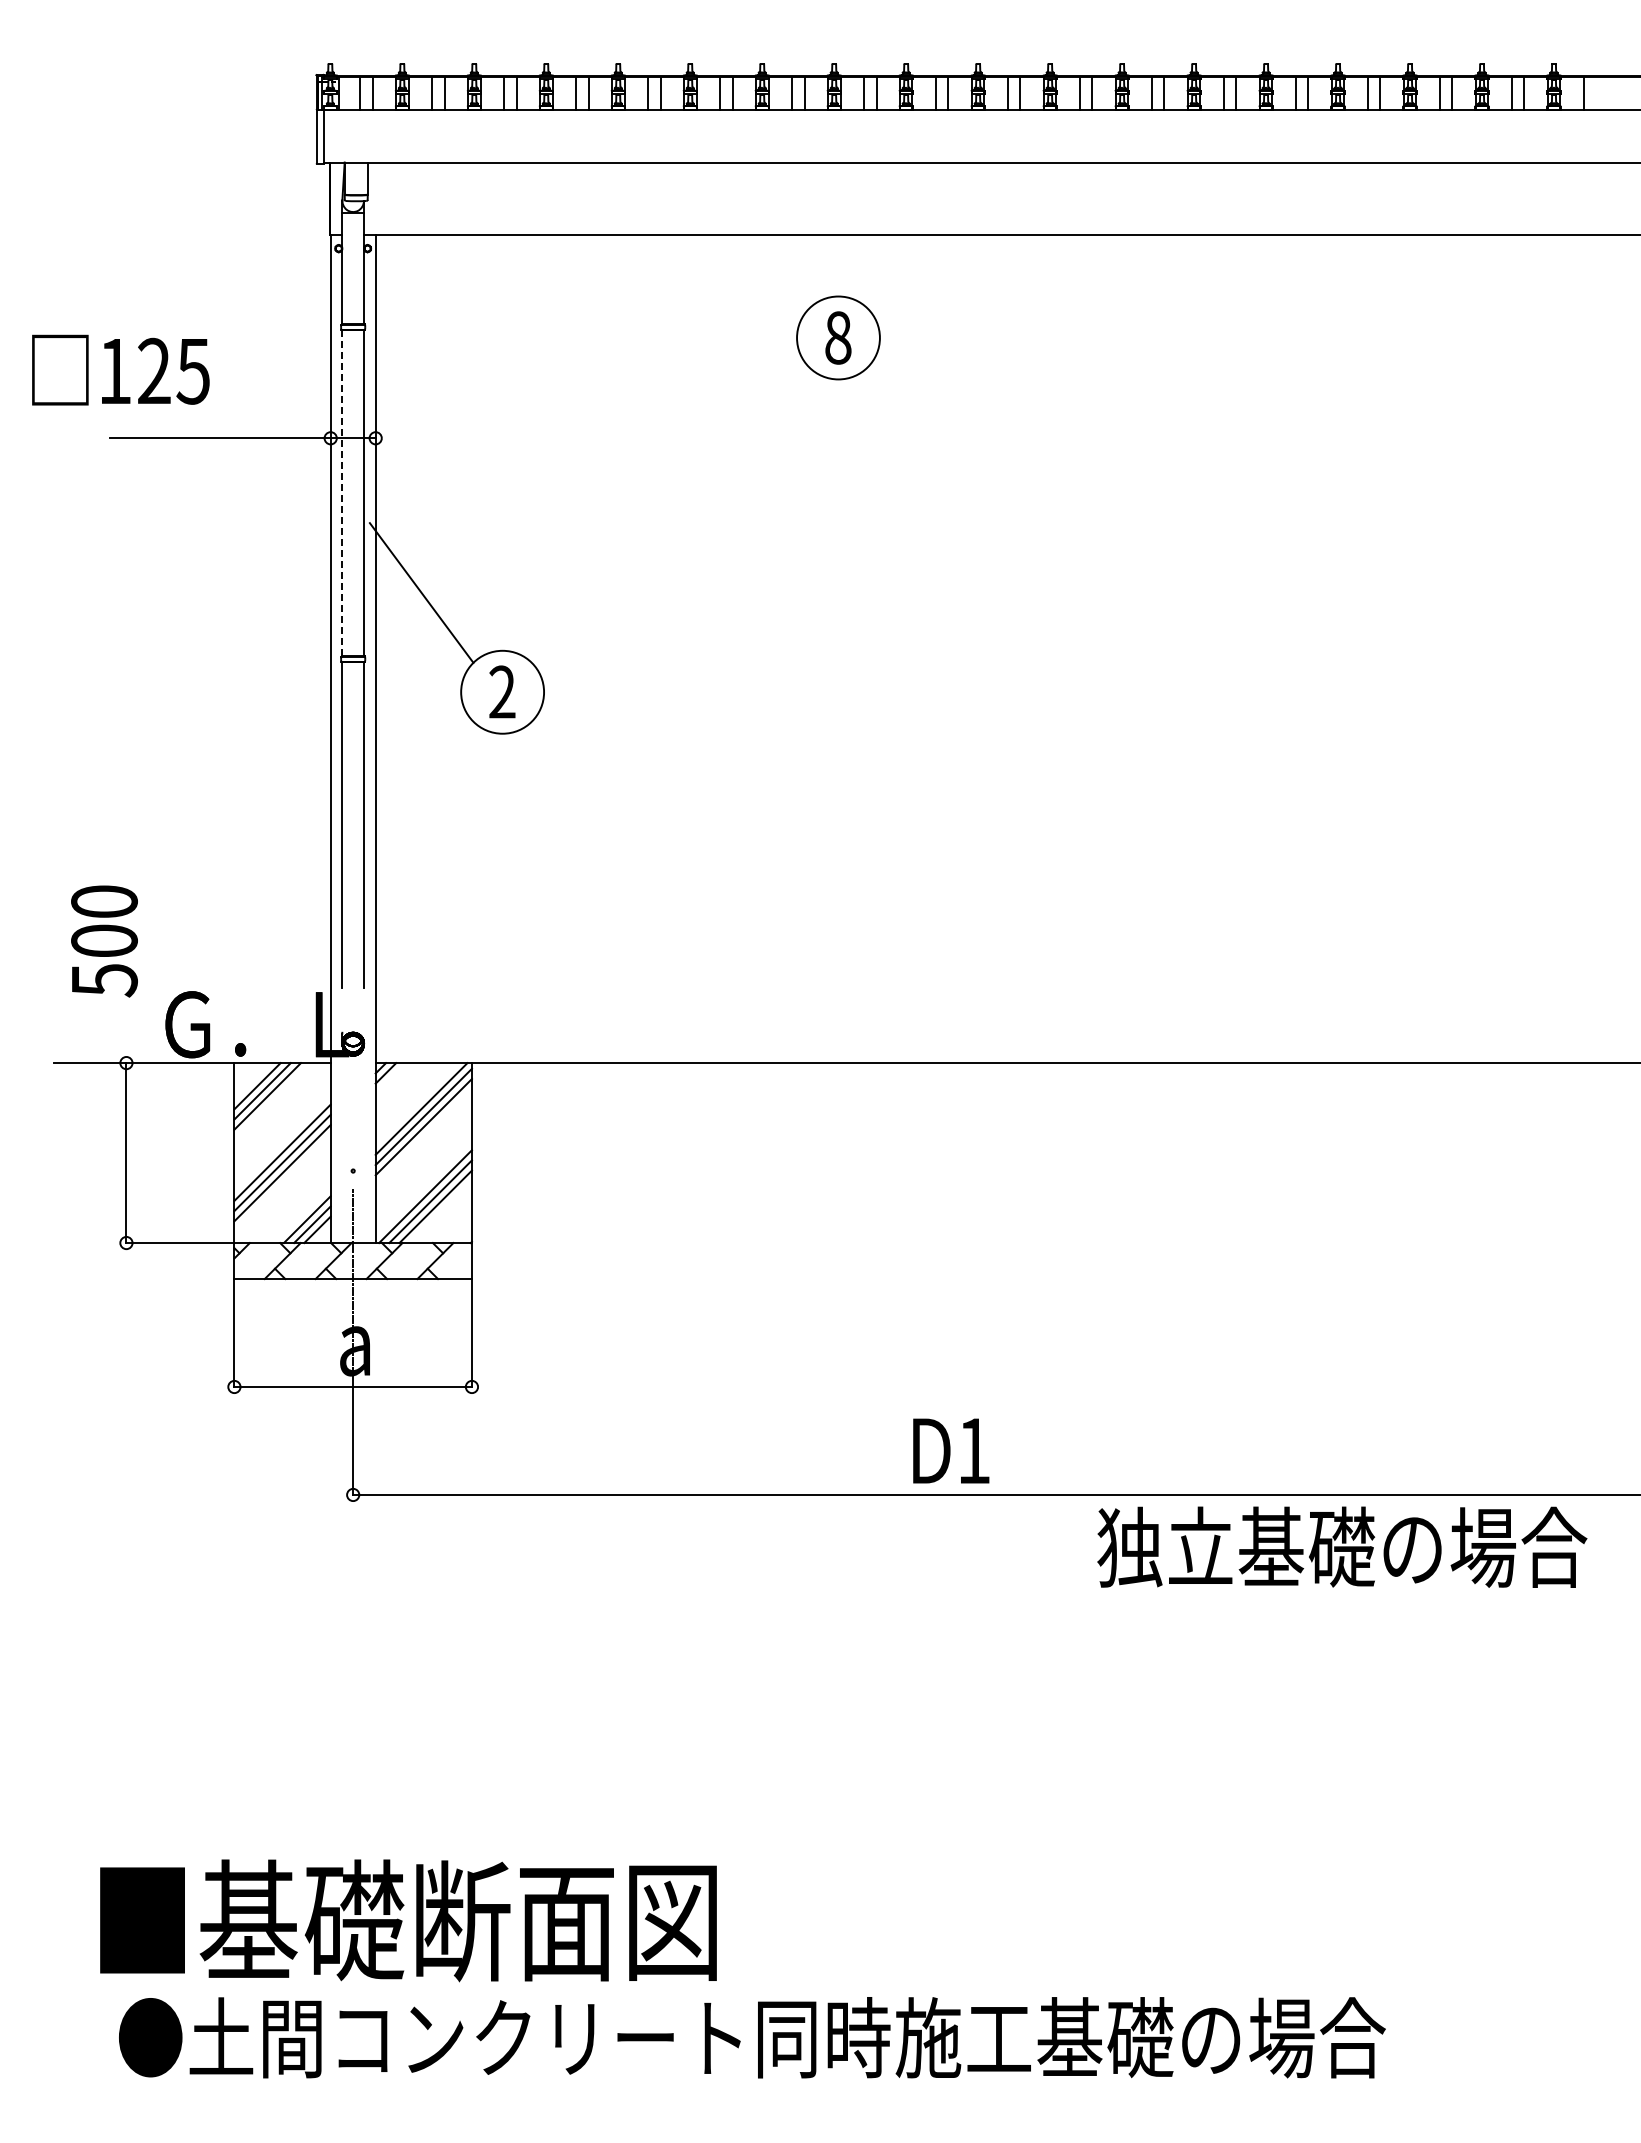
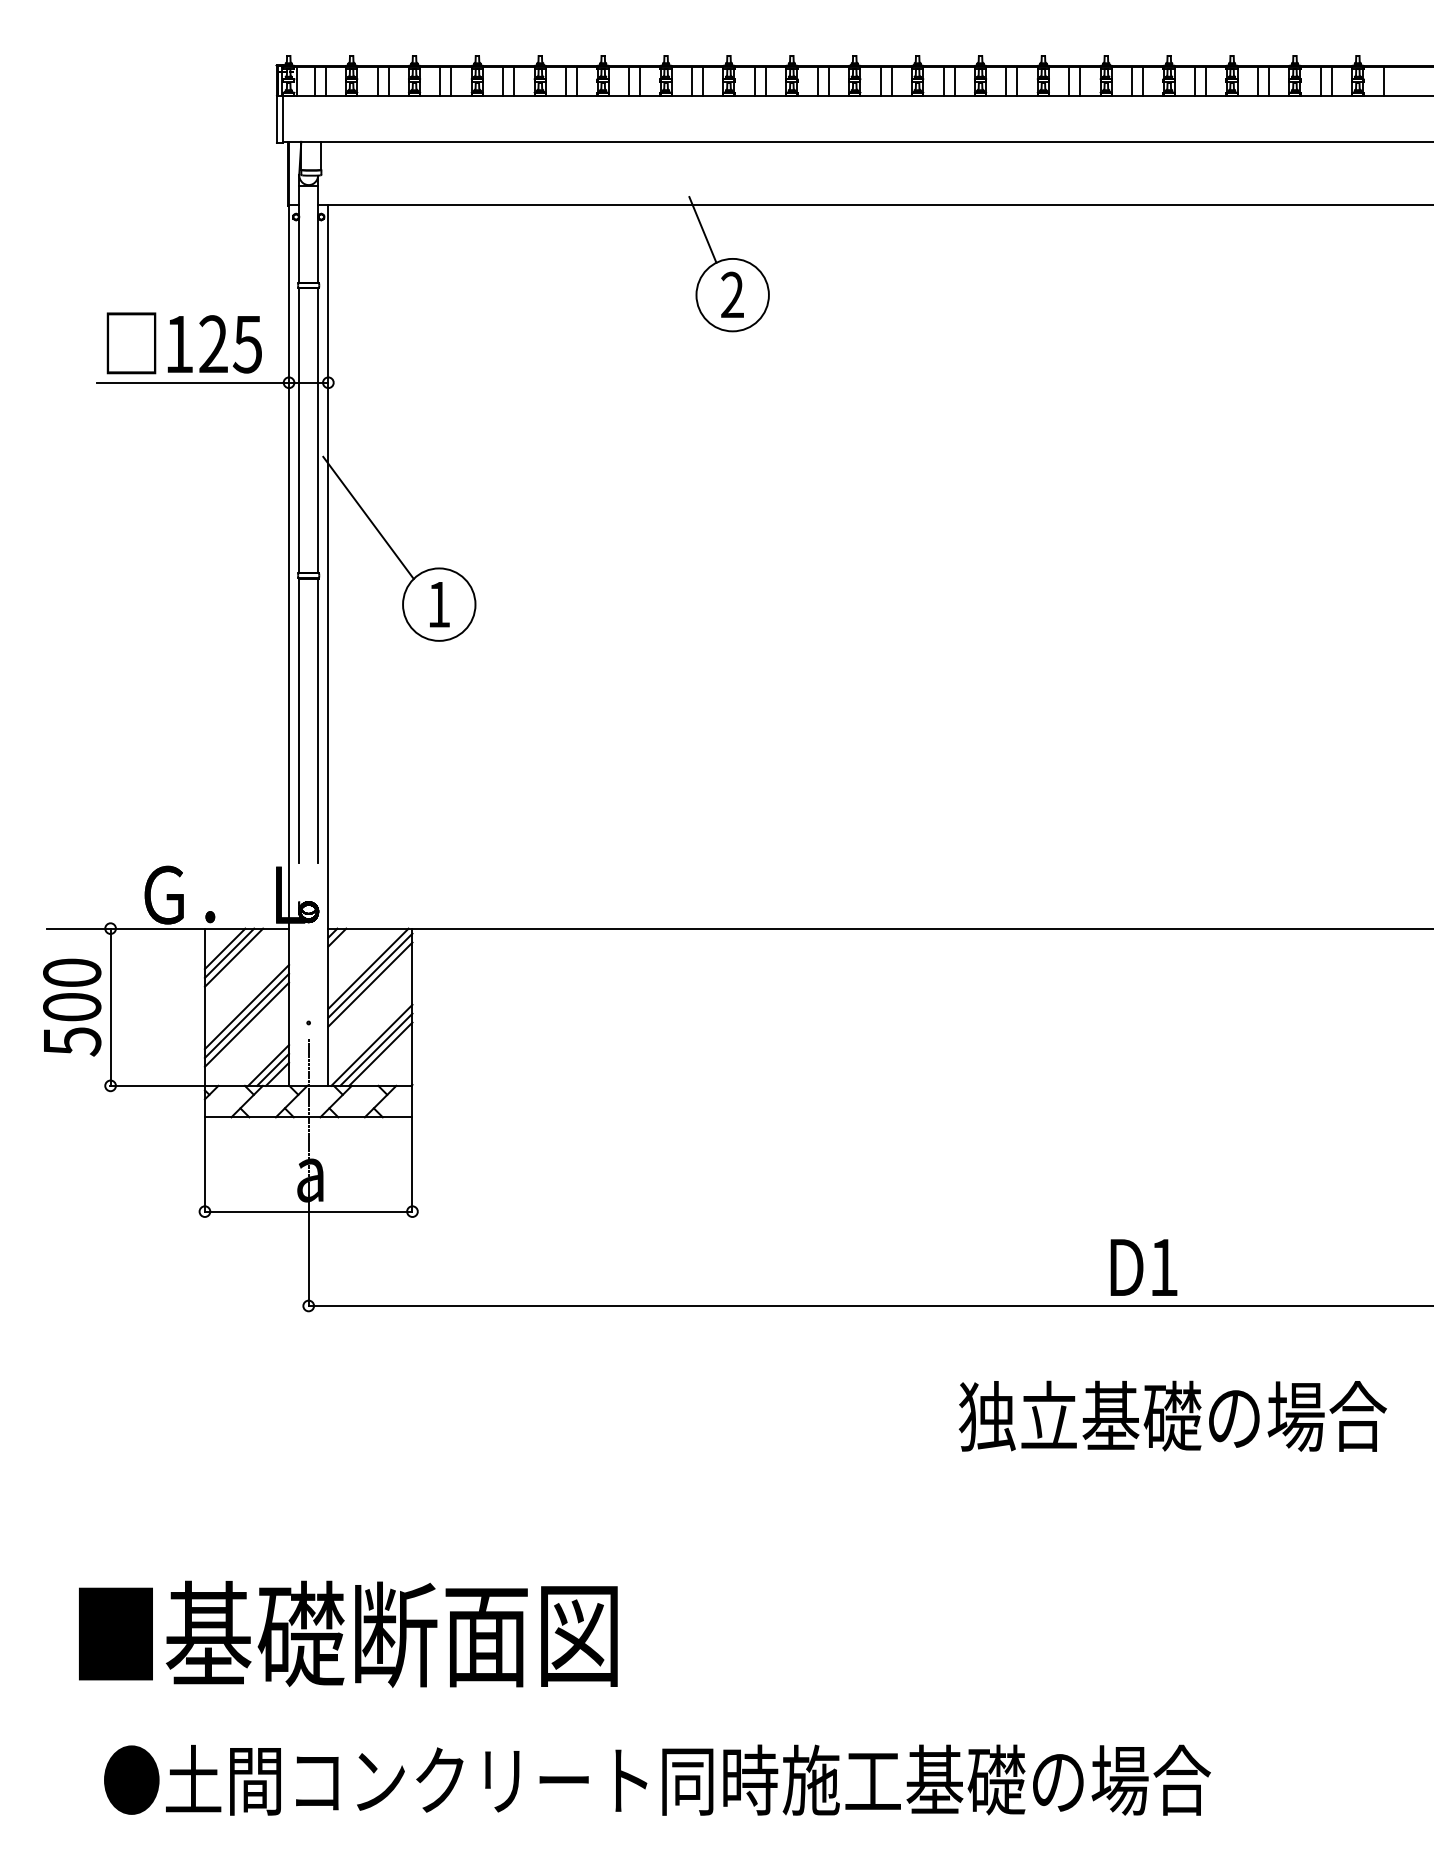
line: (803, 262) -> (702, 229), added
text: (838, 337) -> (732, 294), 8 -> 2
text: (120, 369) -> (184, 342), moved
line: (342, 493) -> (299, 431), dashed -> solid
text: (502, 691) -> (439, 603), 2 -> 1
text: (104, 941) -> (72, 1007), moved
text: (951, 1450) -> (1144, 1267), moved
text: (1342, 1546) -> (1173, 1415), moved
text: (408, 1920) -> (348, 1634), moved

